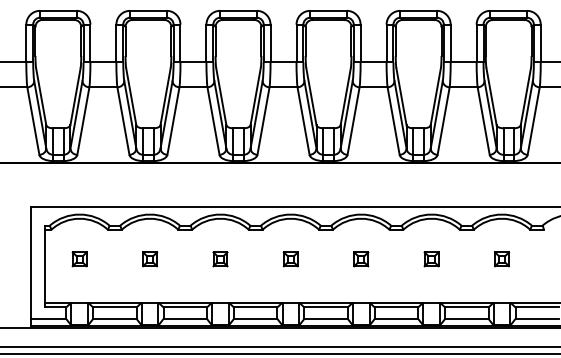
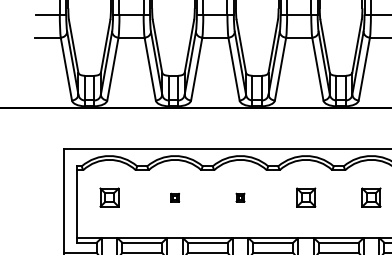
part: (79, 259) -> (109, 197), size x1.4
part: (150, 259) -> (175, 197), size x0.6
part: (220, 259) -> (240, 197), size x0.6
part: (290, 259) -> (305, 197), size x1.4
part: (361, 259) -> (371, 197), size x1.4

